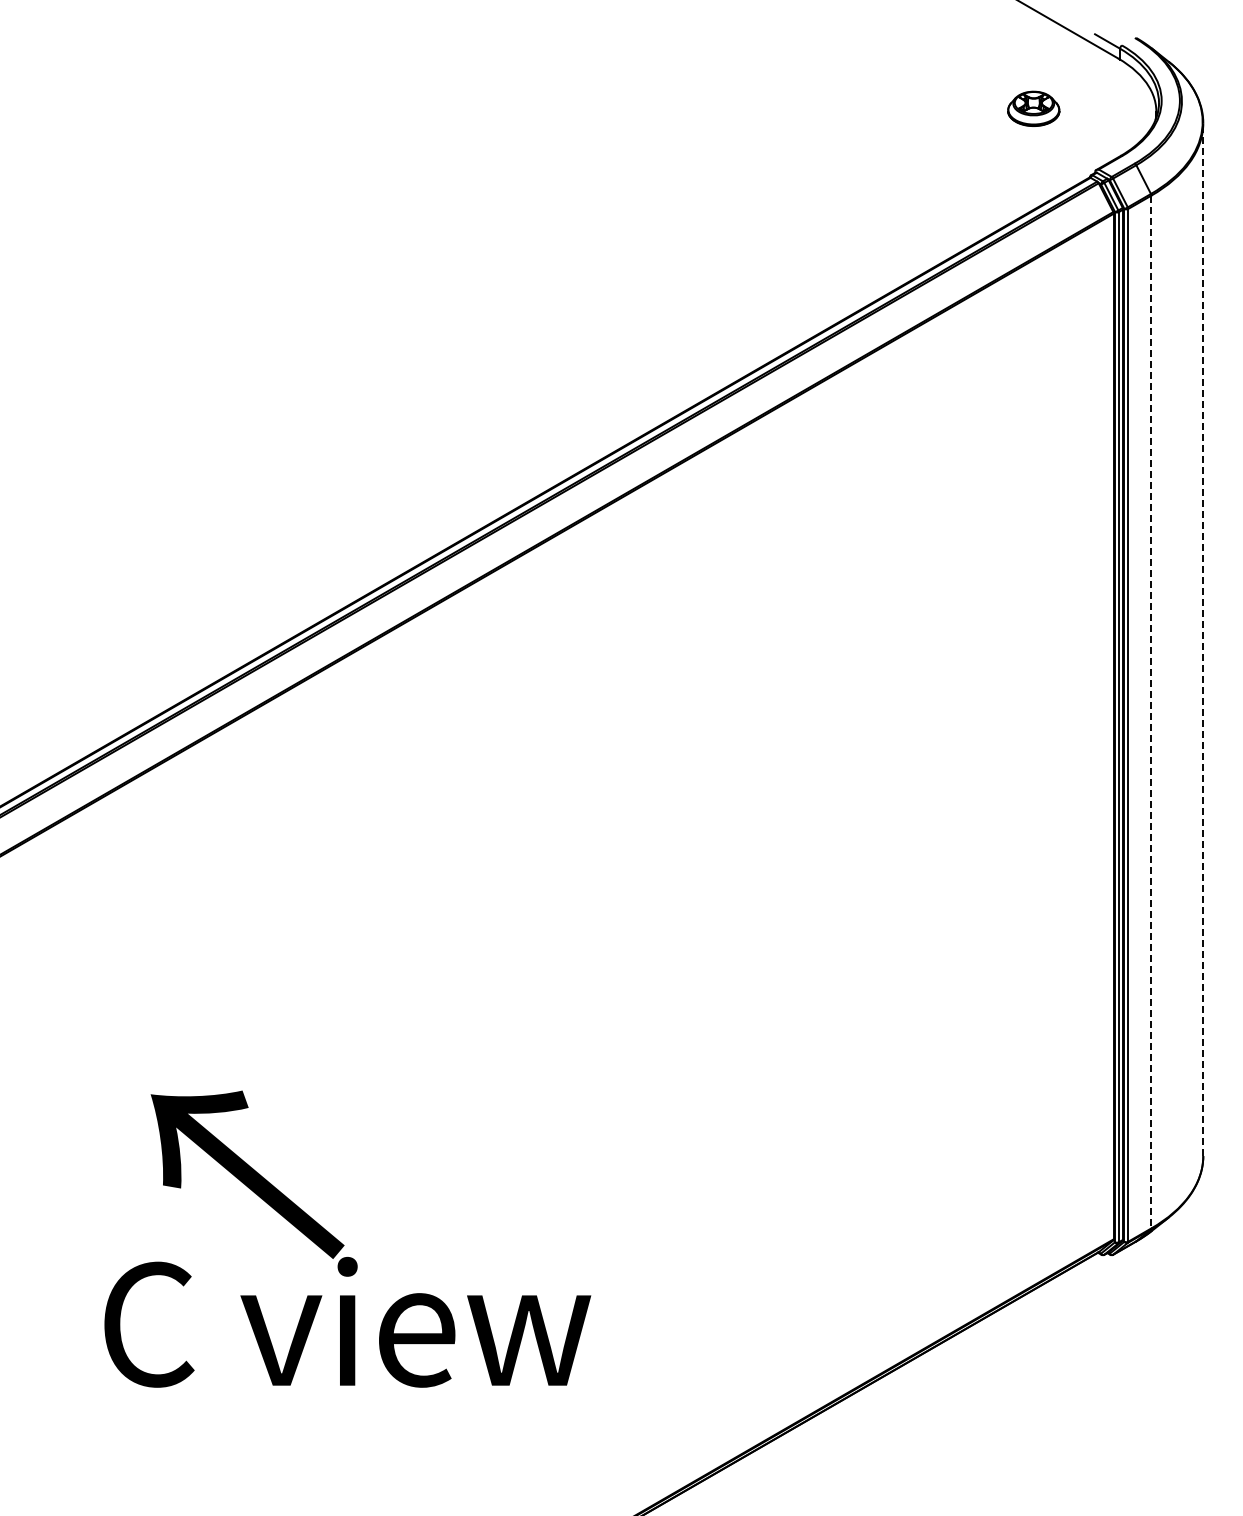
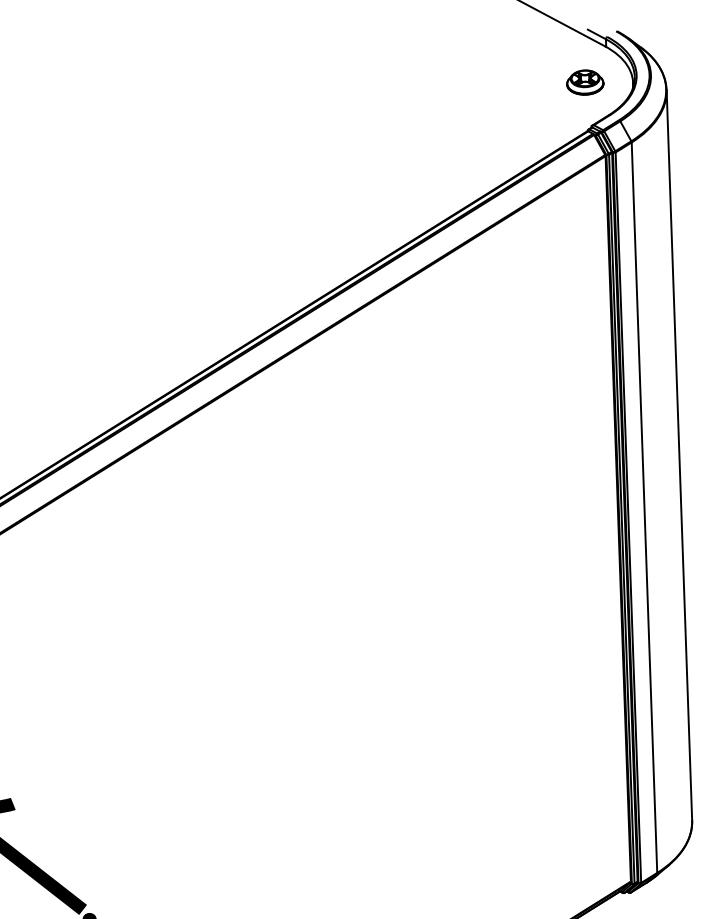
part: (1033, 108) -> (585, 82), moved
line: (1203, 639) -> (679, 455), dashed -> solid
line: (1151, 712) -> (644, 508), dashed -> solid

